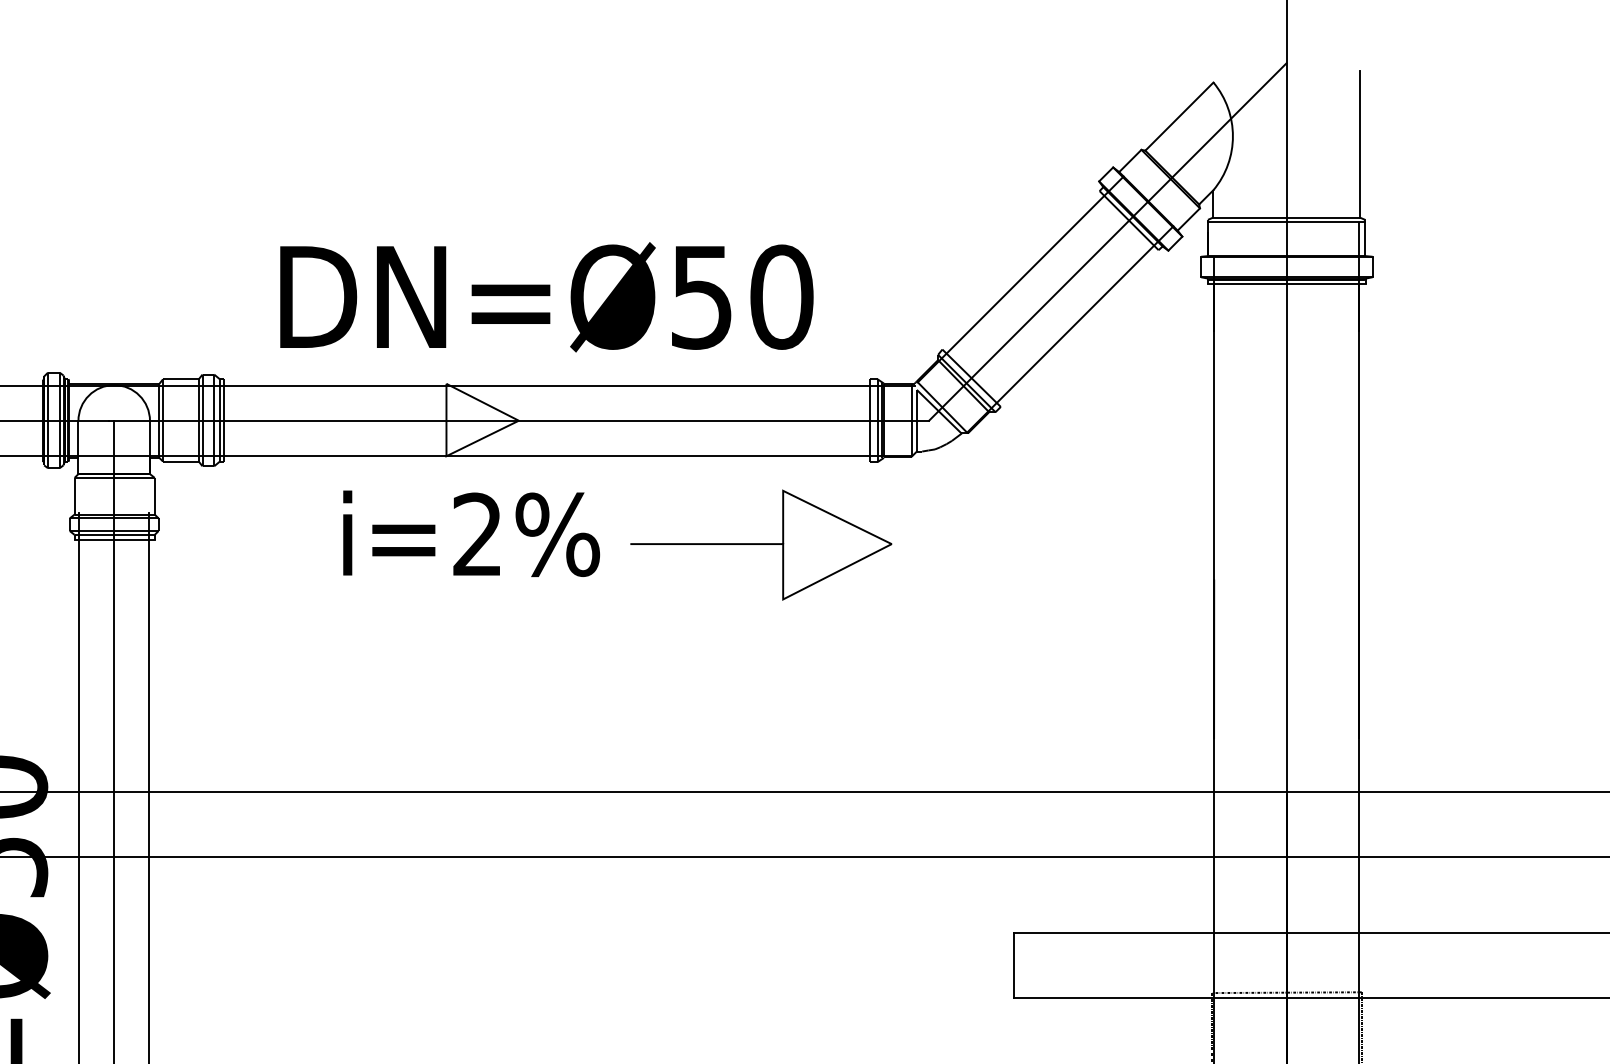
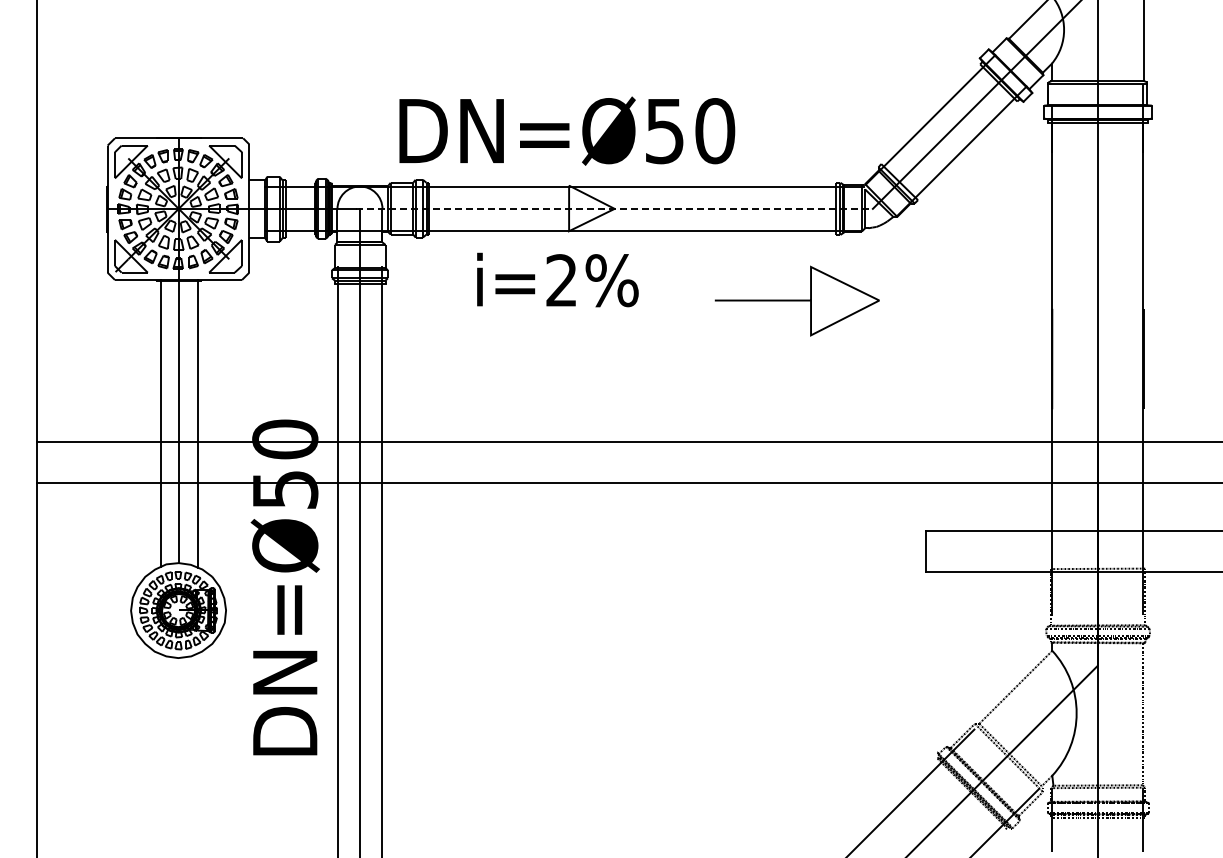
text: (547, 296) -> (567, 130), moved
line: (520, 420) -> (615, 208), solid -> dashed
text: (470, 532) -> (557, 279), moved
curve: (760, 544) -> (796, 300), moved

